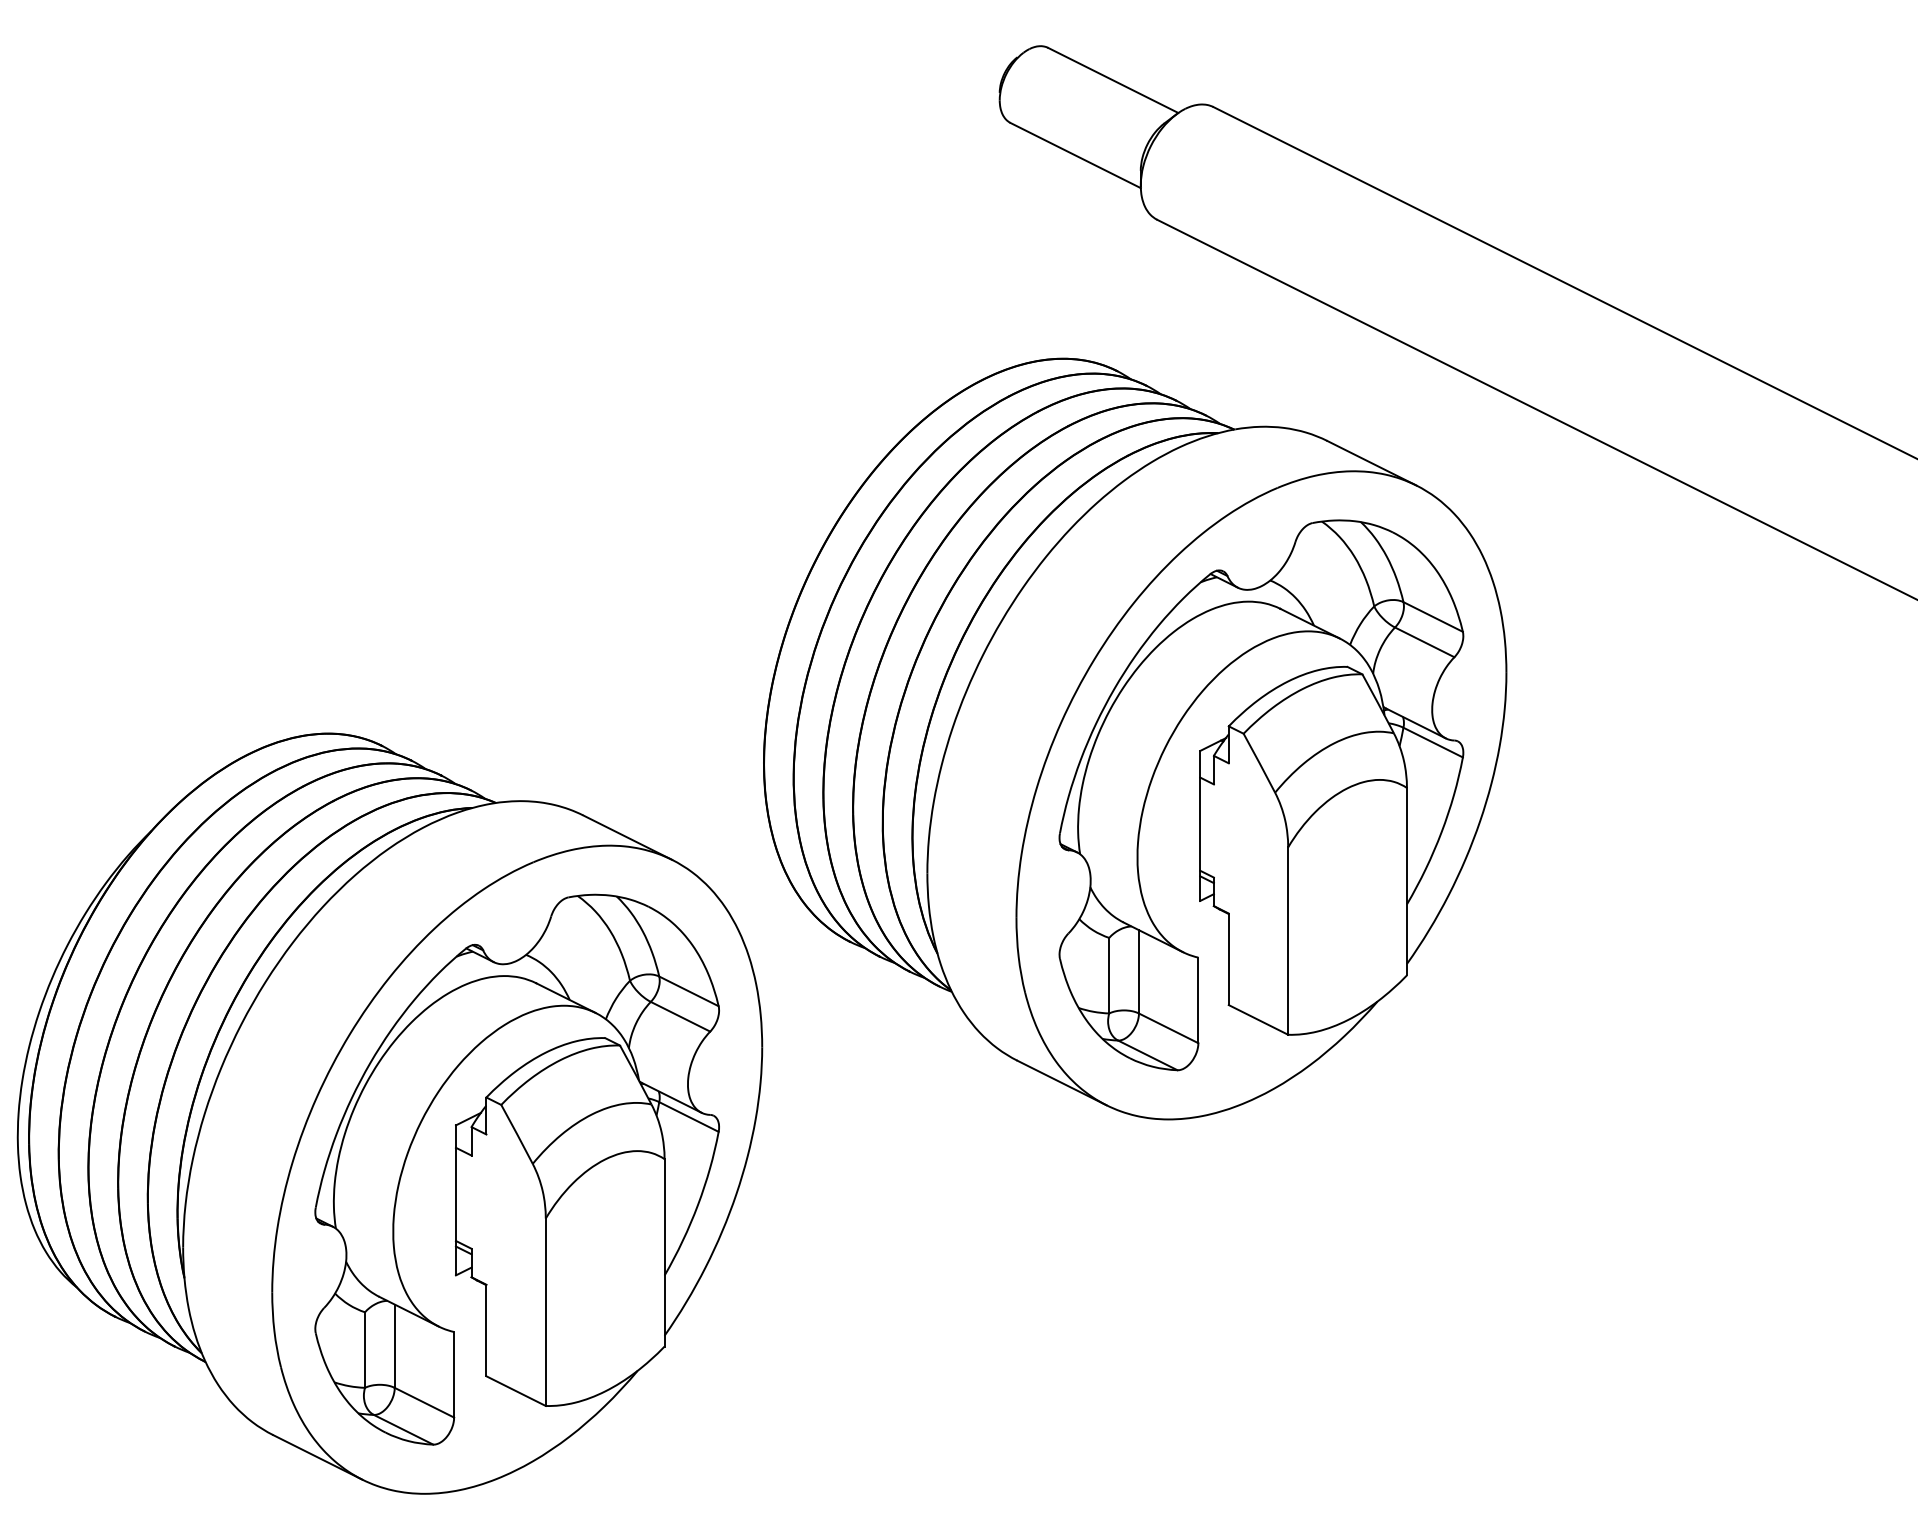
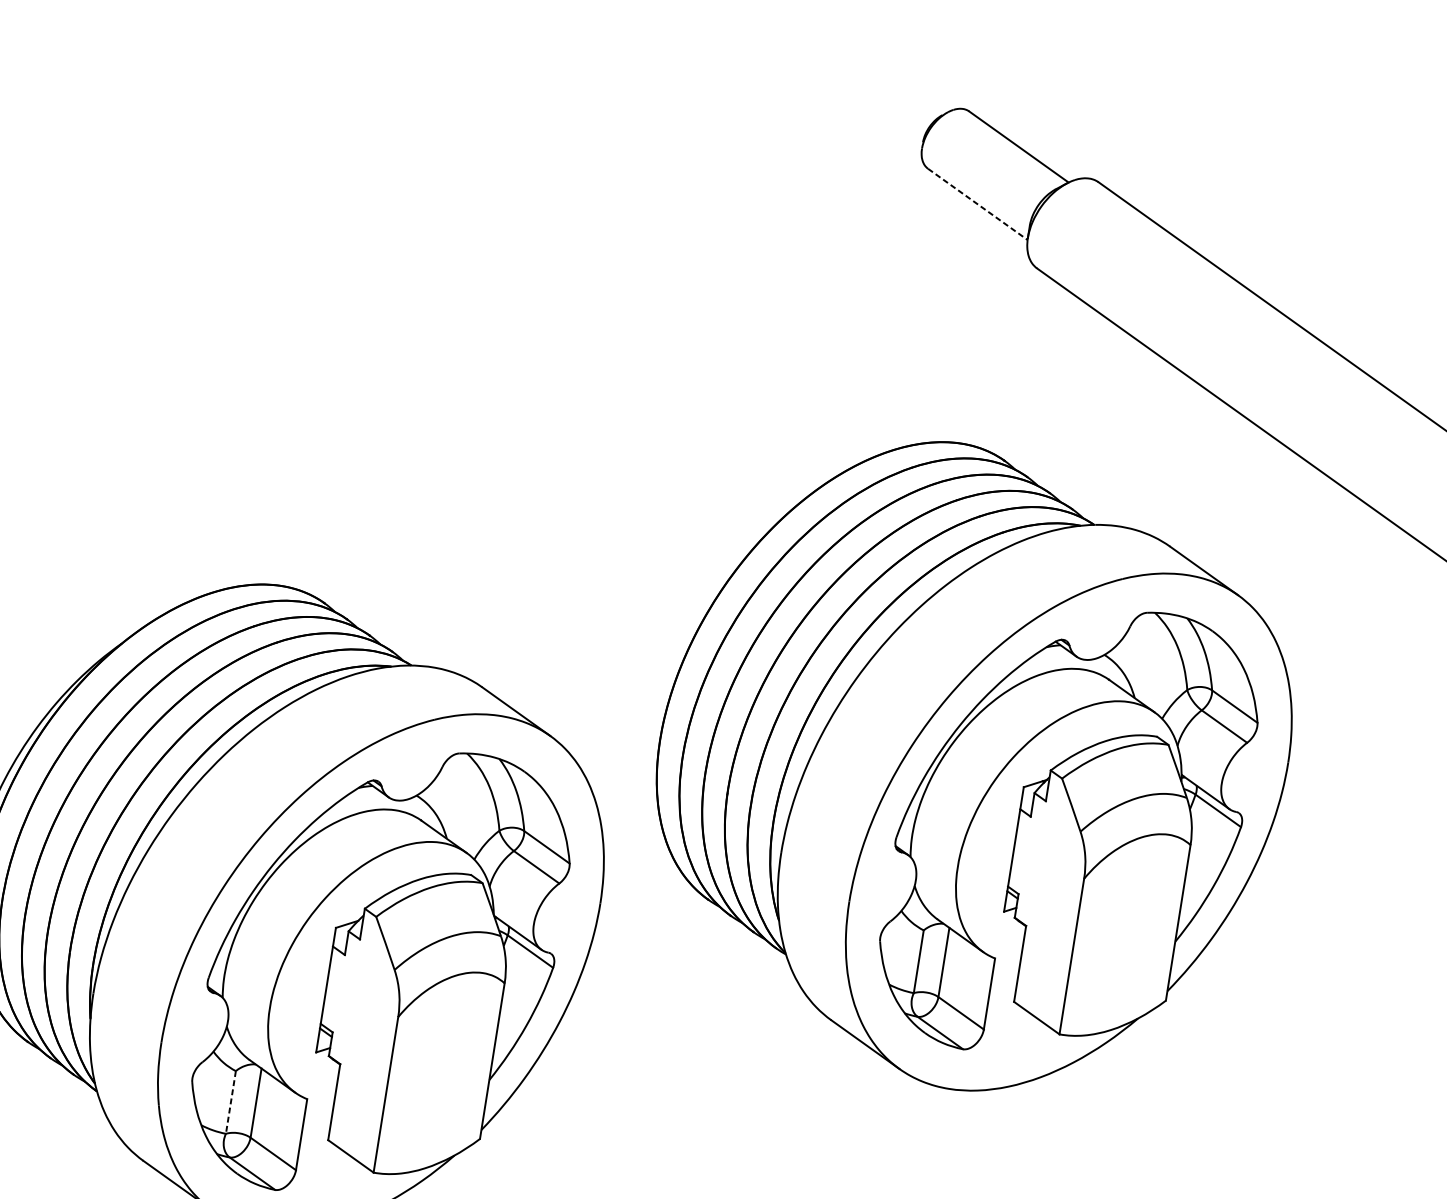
line: (1075, 155) -> (977, 204), solid -> dashed
part: (1135, 738) -> (971, 768), moved
line: (365, 1350) -> (231, 1102), solid -> dashed

